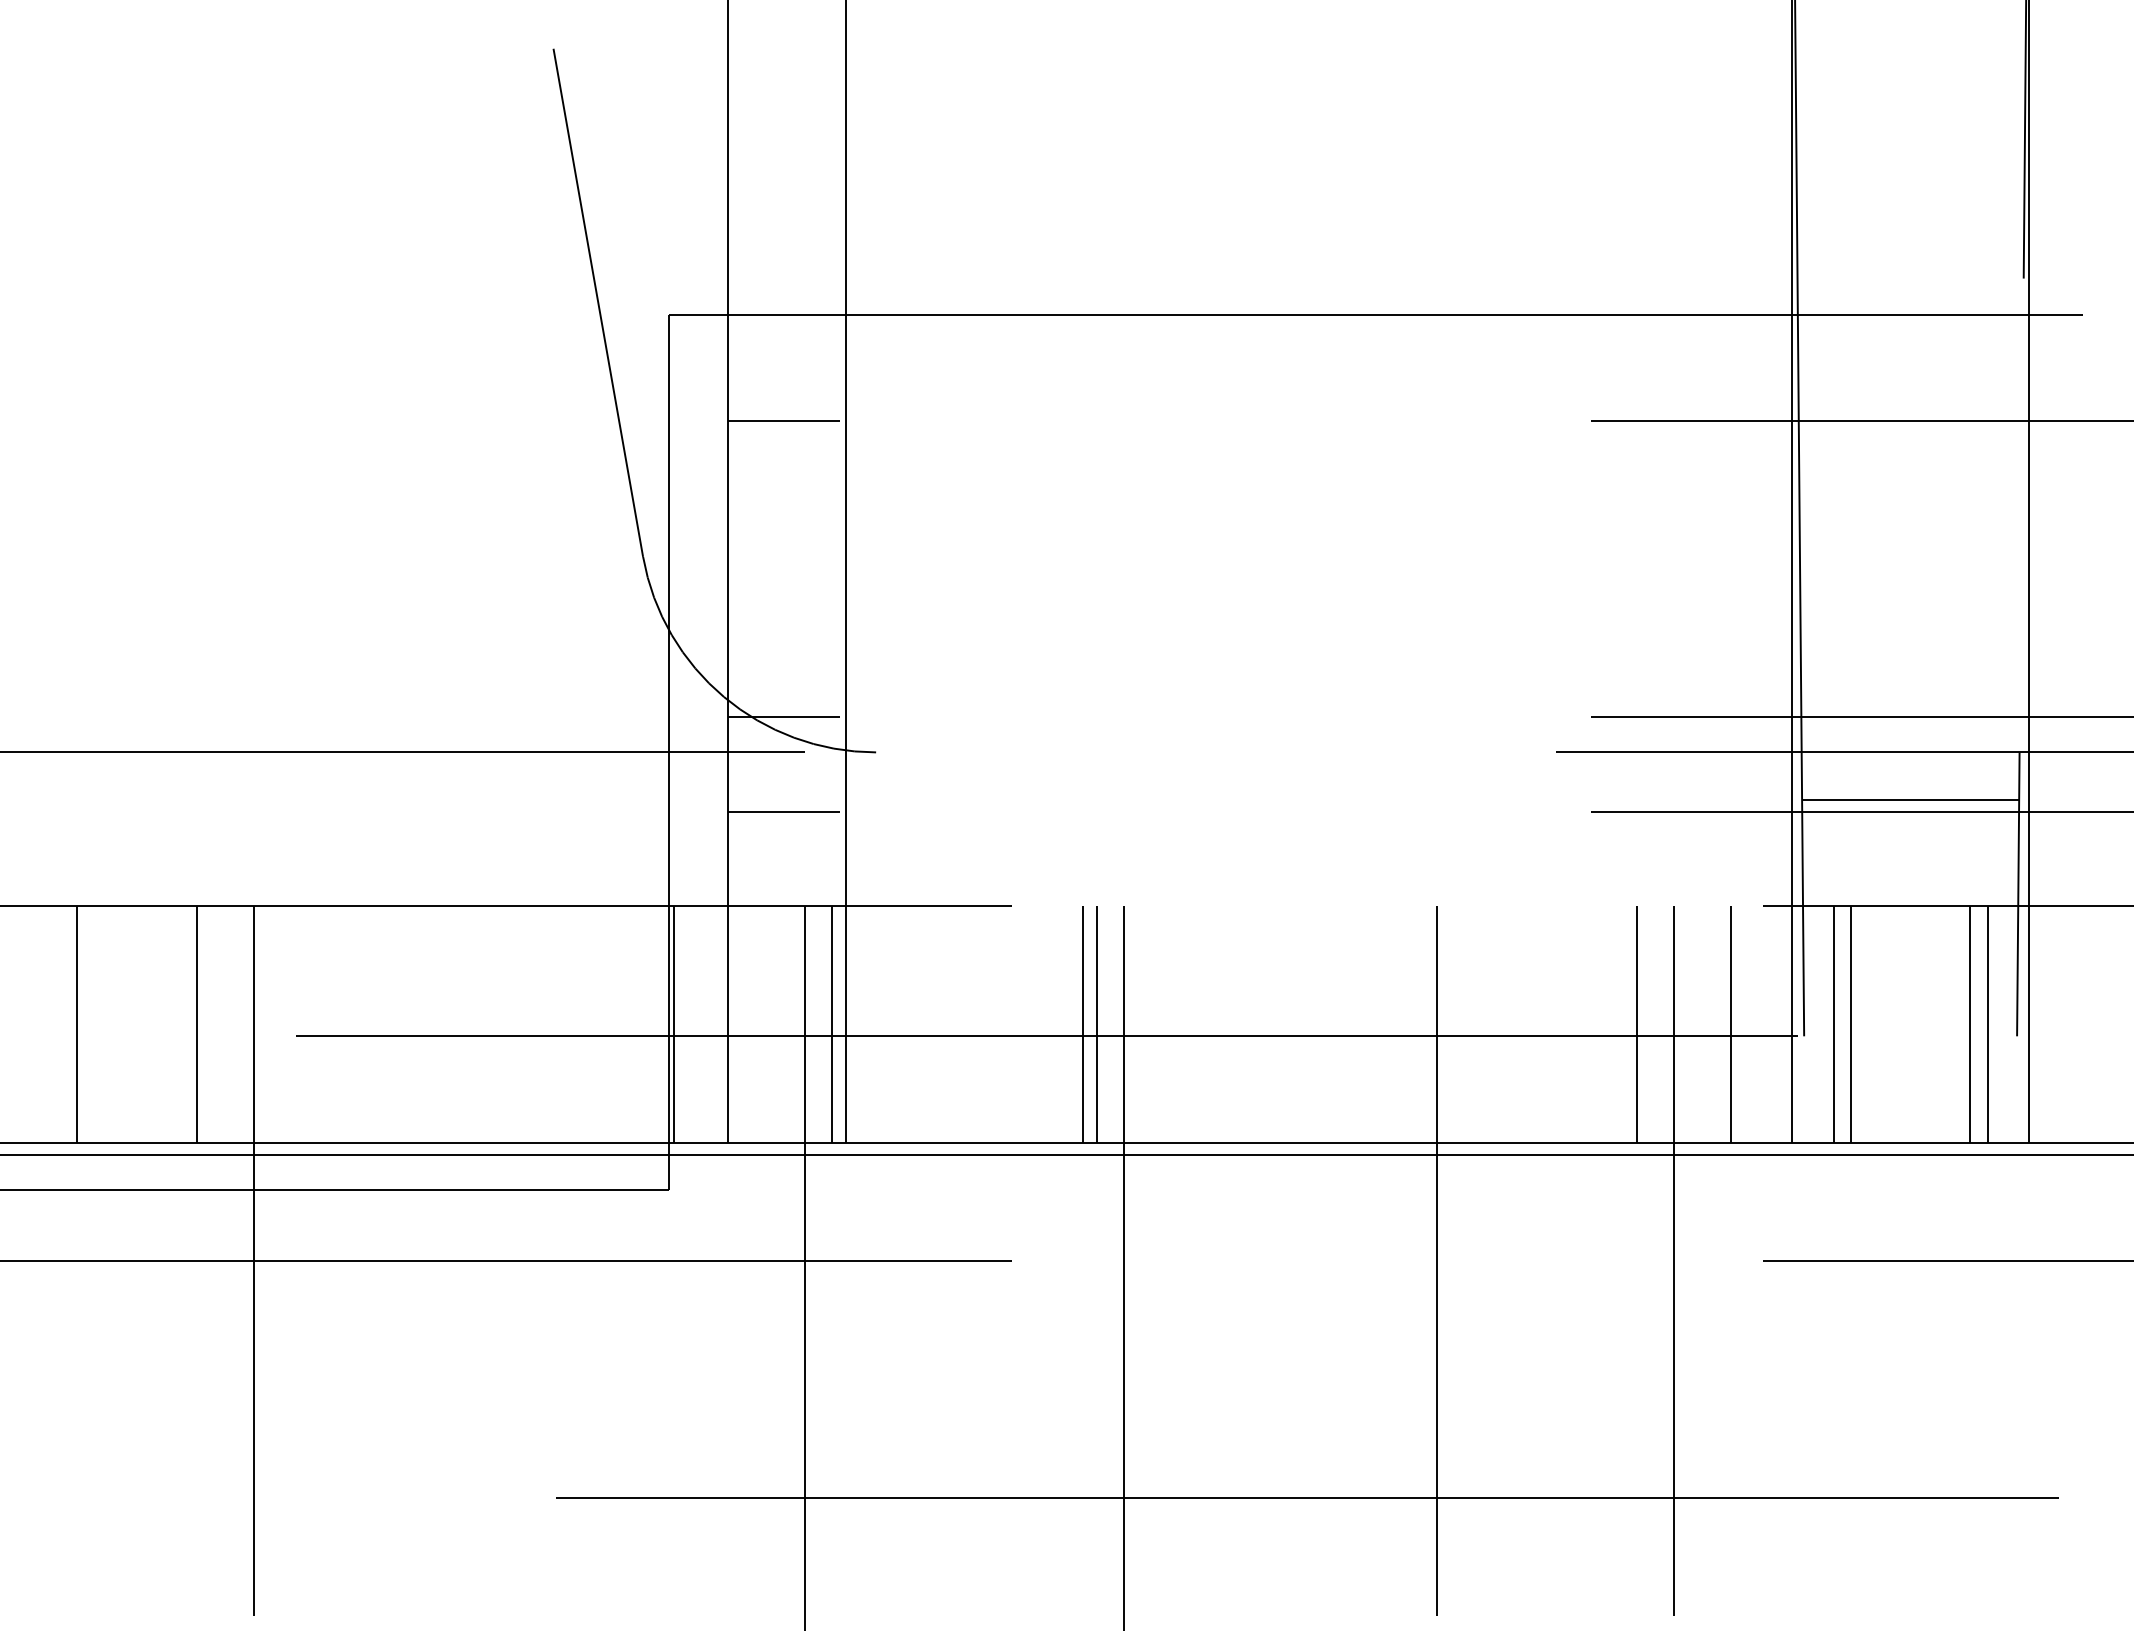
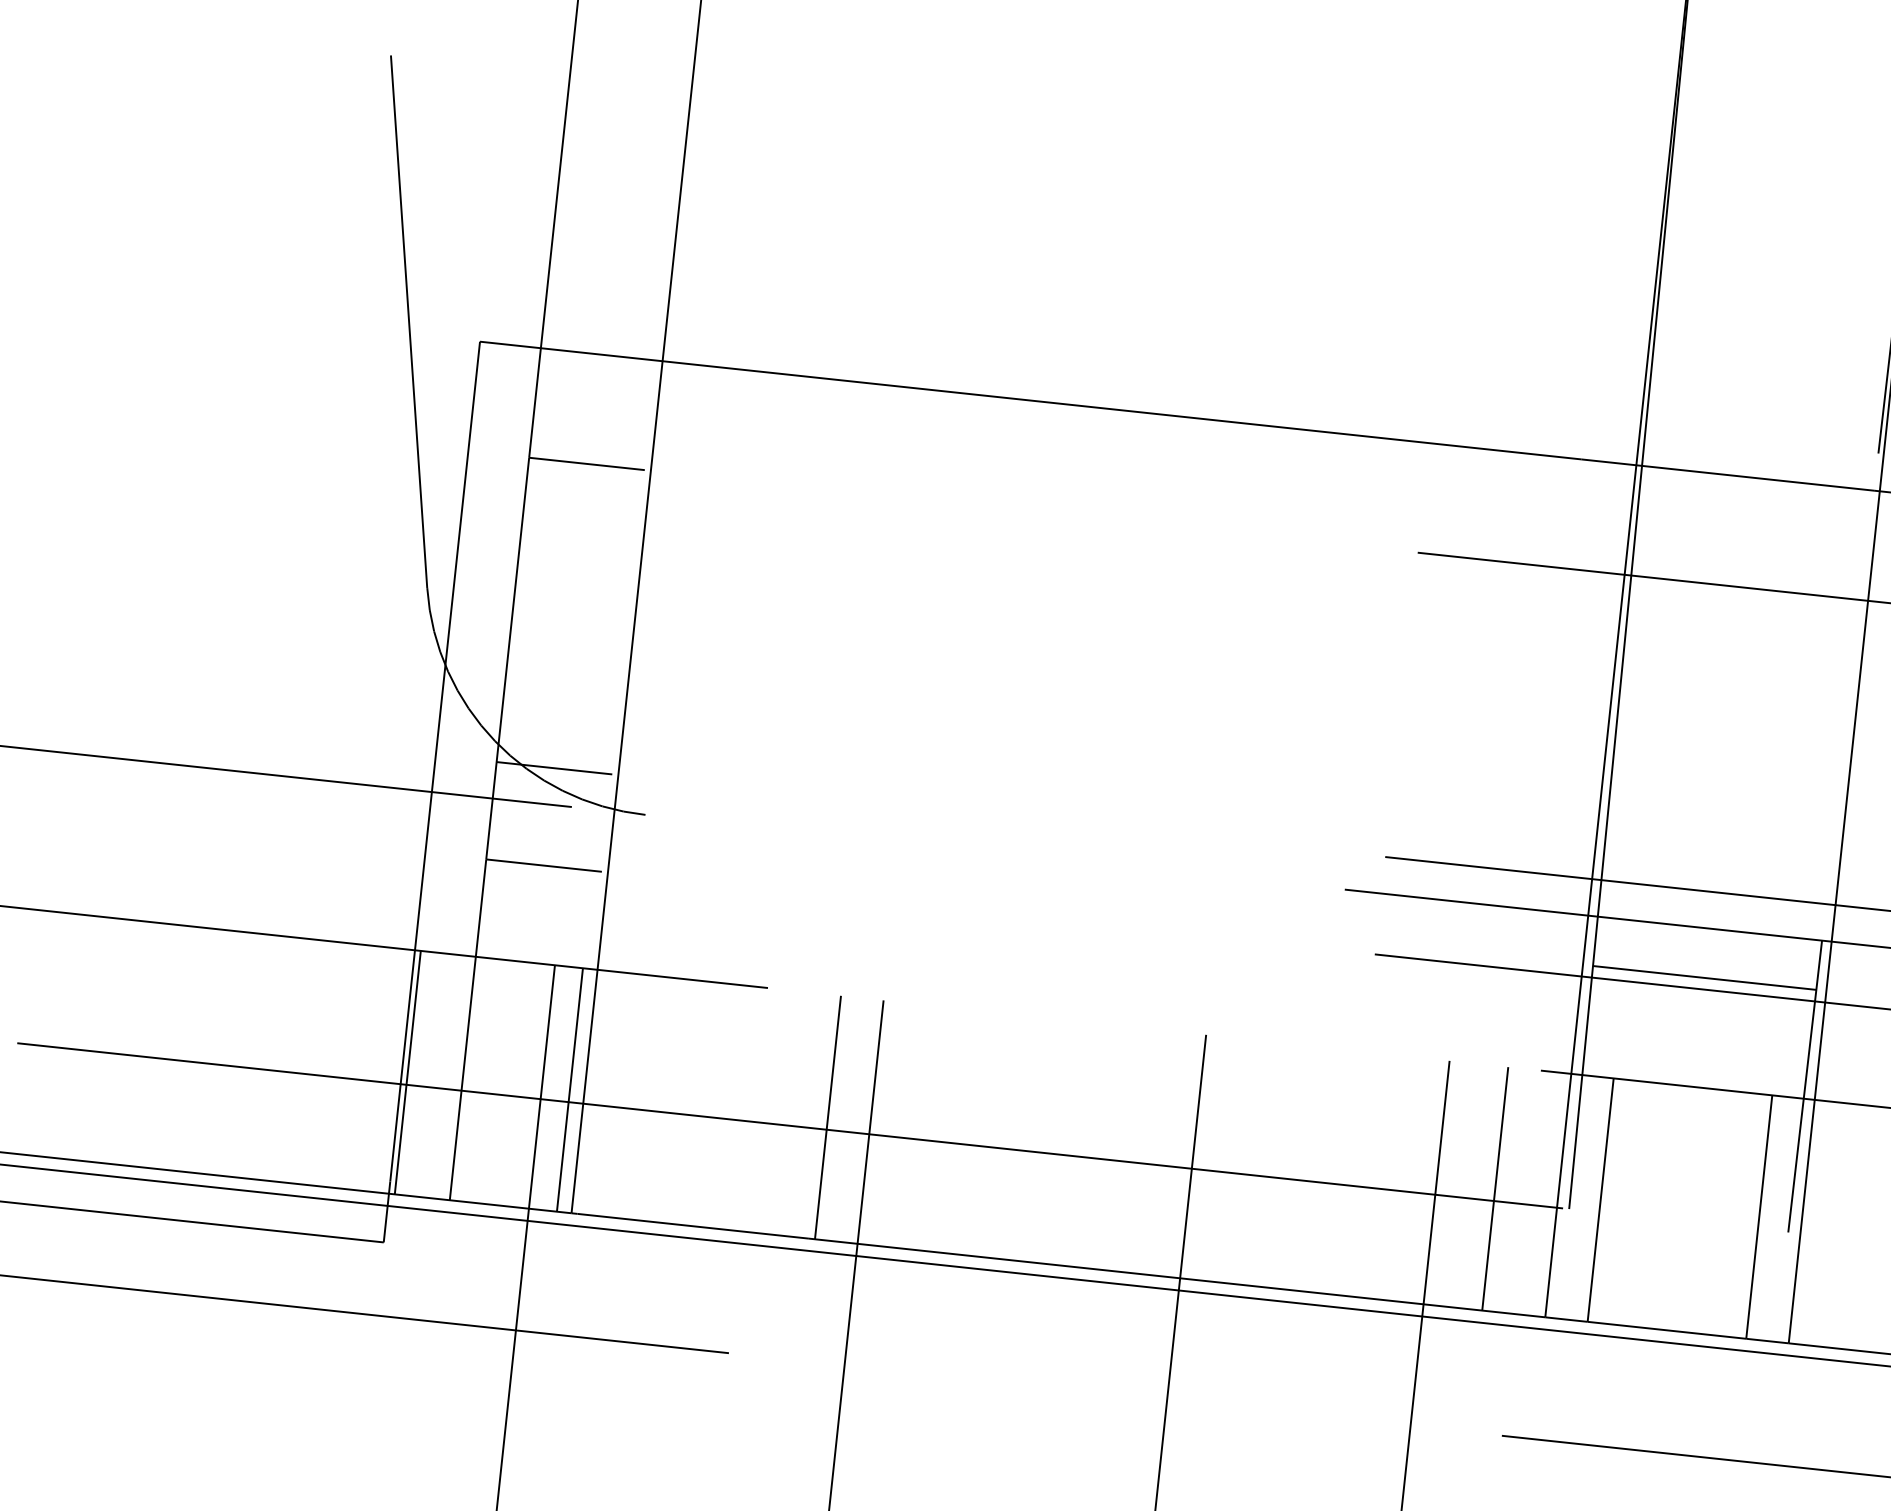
line: (1096, 1024) -> (842, 1119), removed
line: (1637, 1024) -> (1399, 1178), removed
line: (1851, 1024) -> (1619, 1202), removed
line: (1969, 1024) -> (1740, 1215), removed

